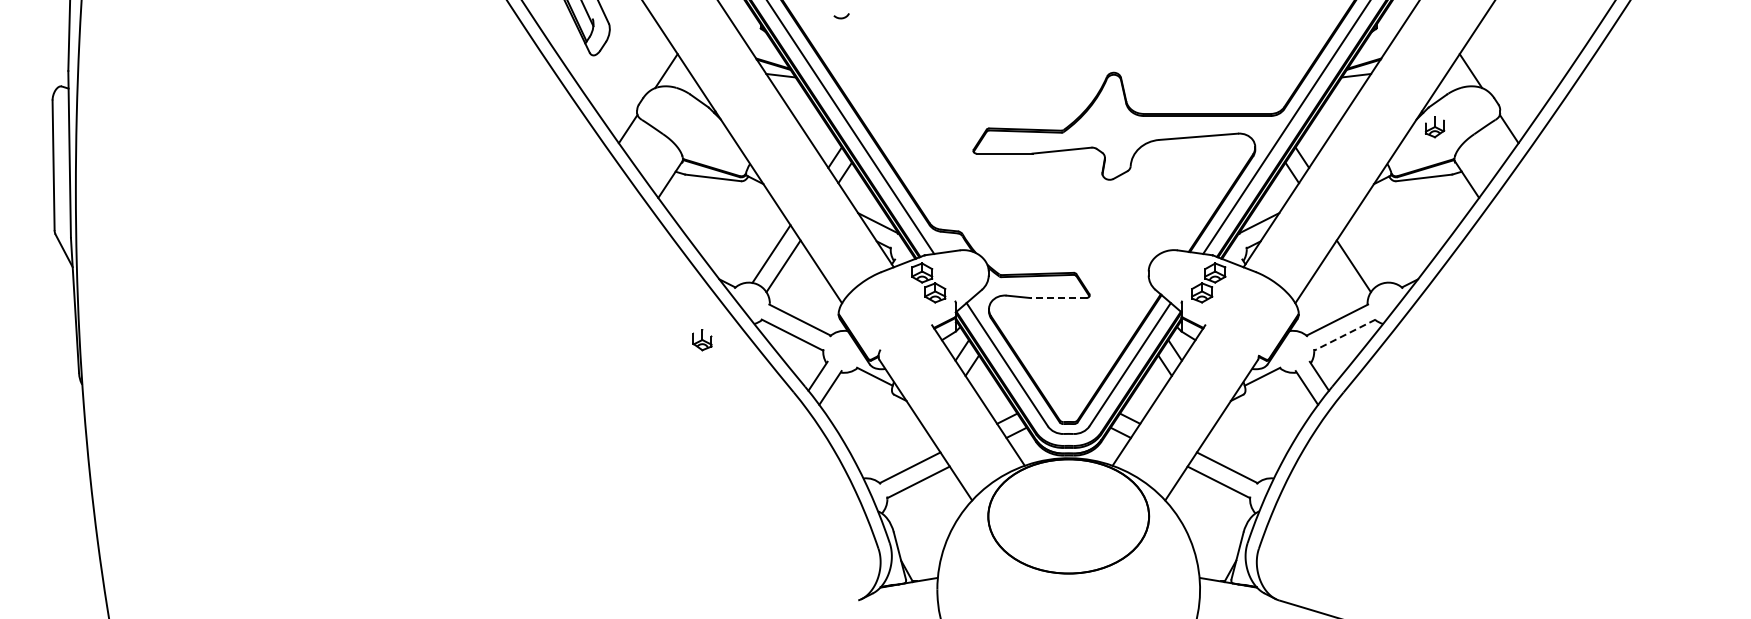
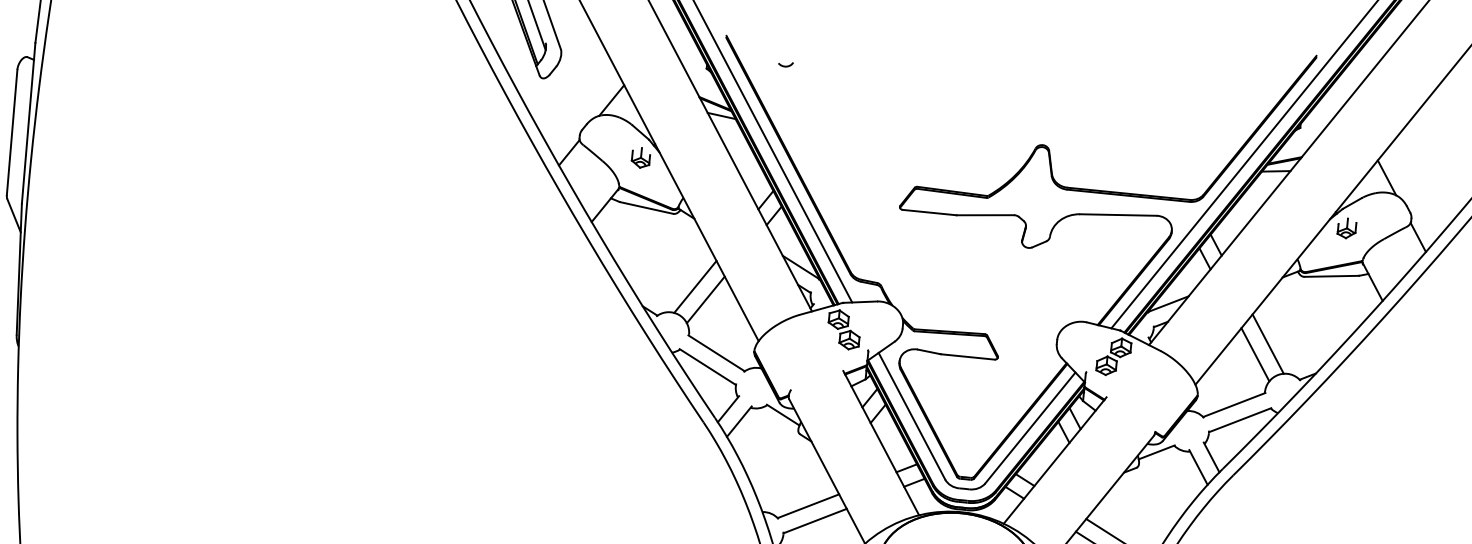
line: (1365, 253) -> (1267, 343), added
line: (1058, 298) -> (967, 357), dashed -> solid
line: (1344, 335) -> (1239, 420), dashed -> solid
part: (702, 340) -> (641, 158), moved

